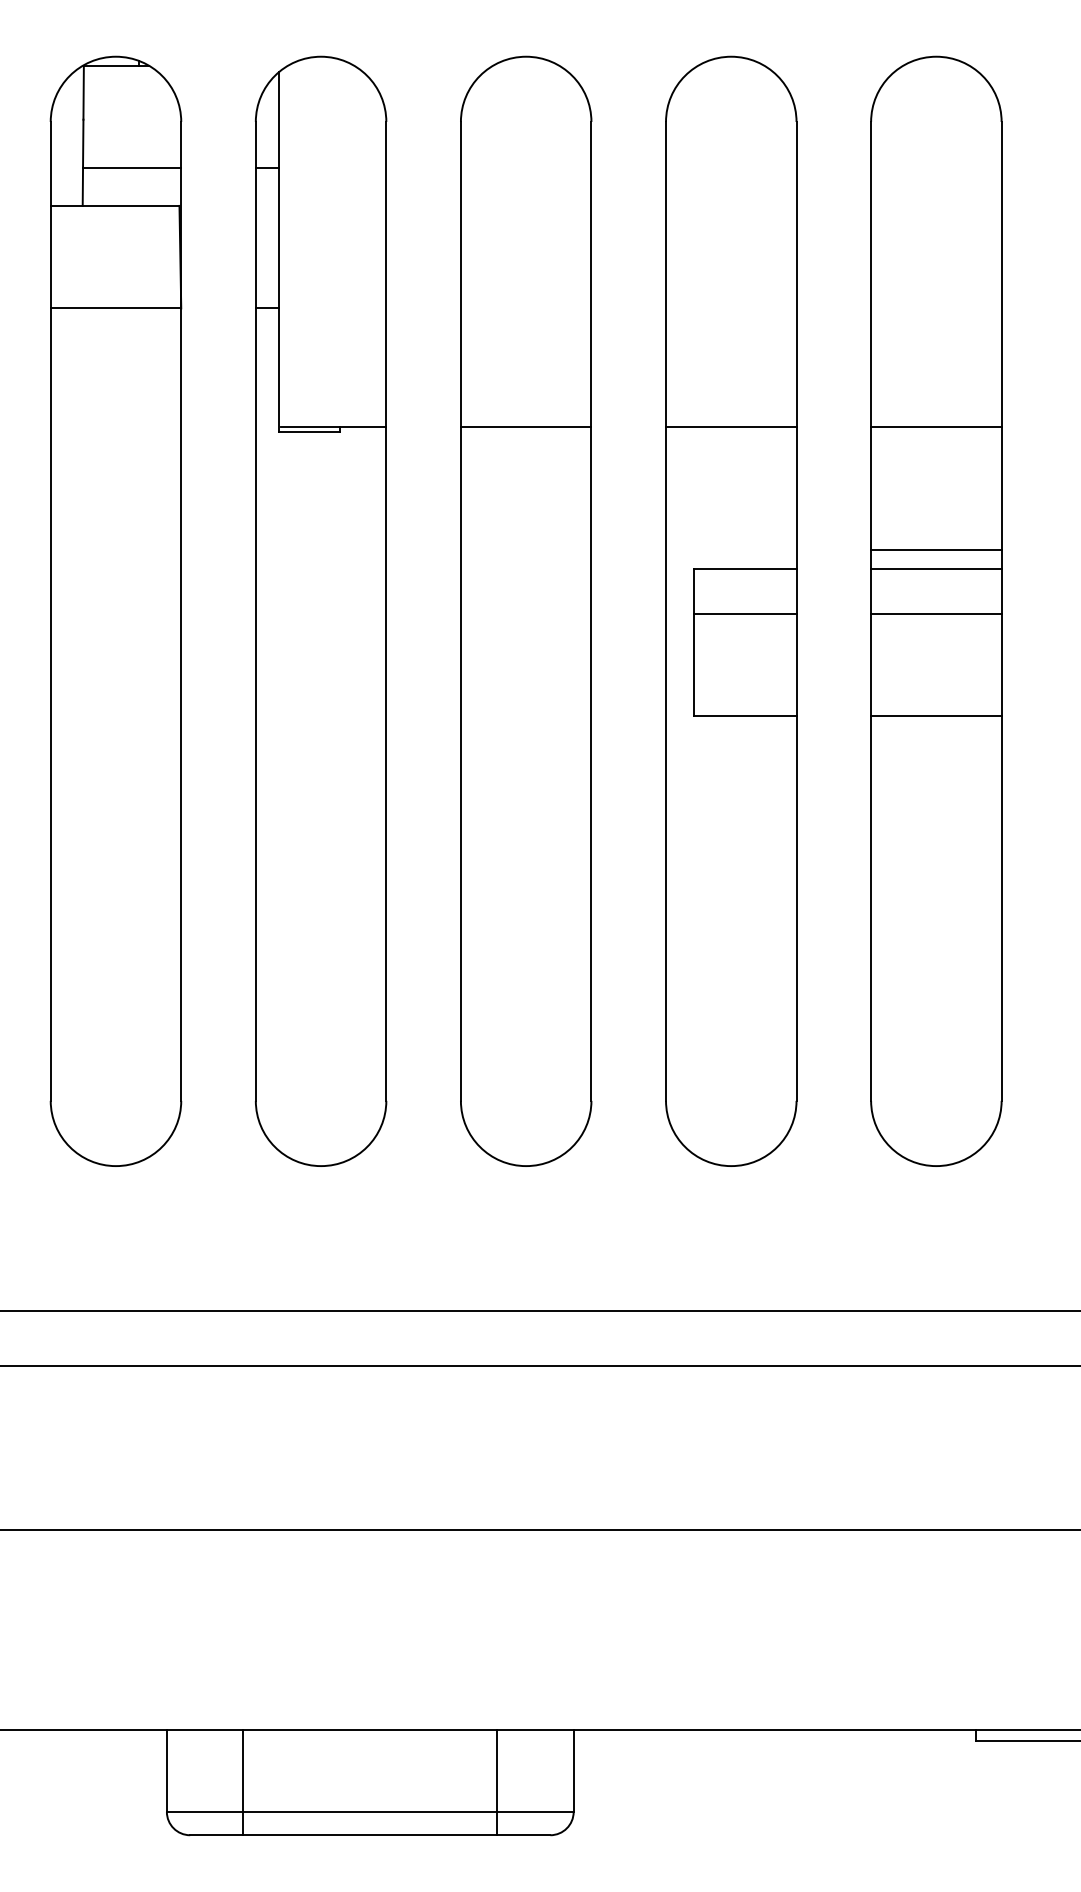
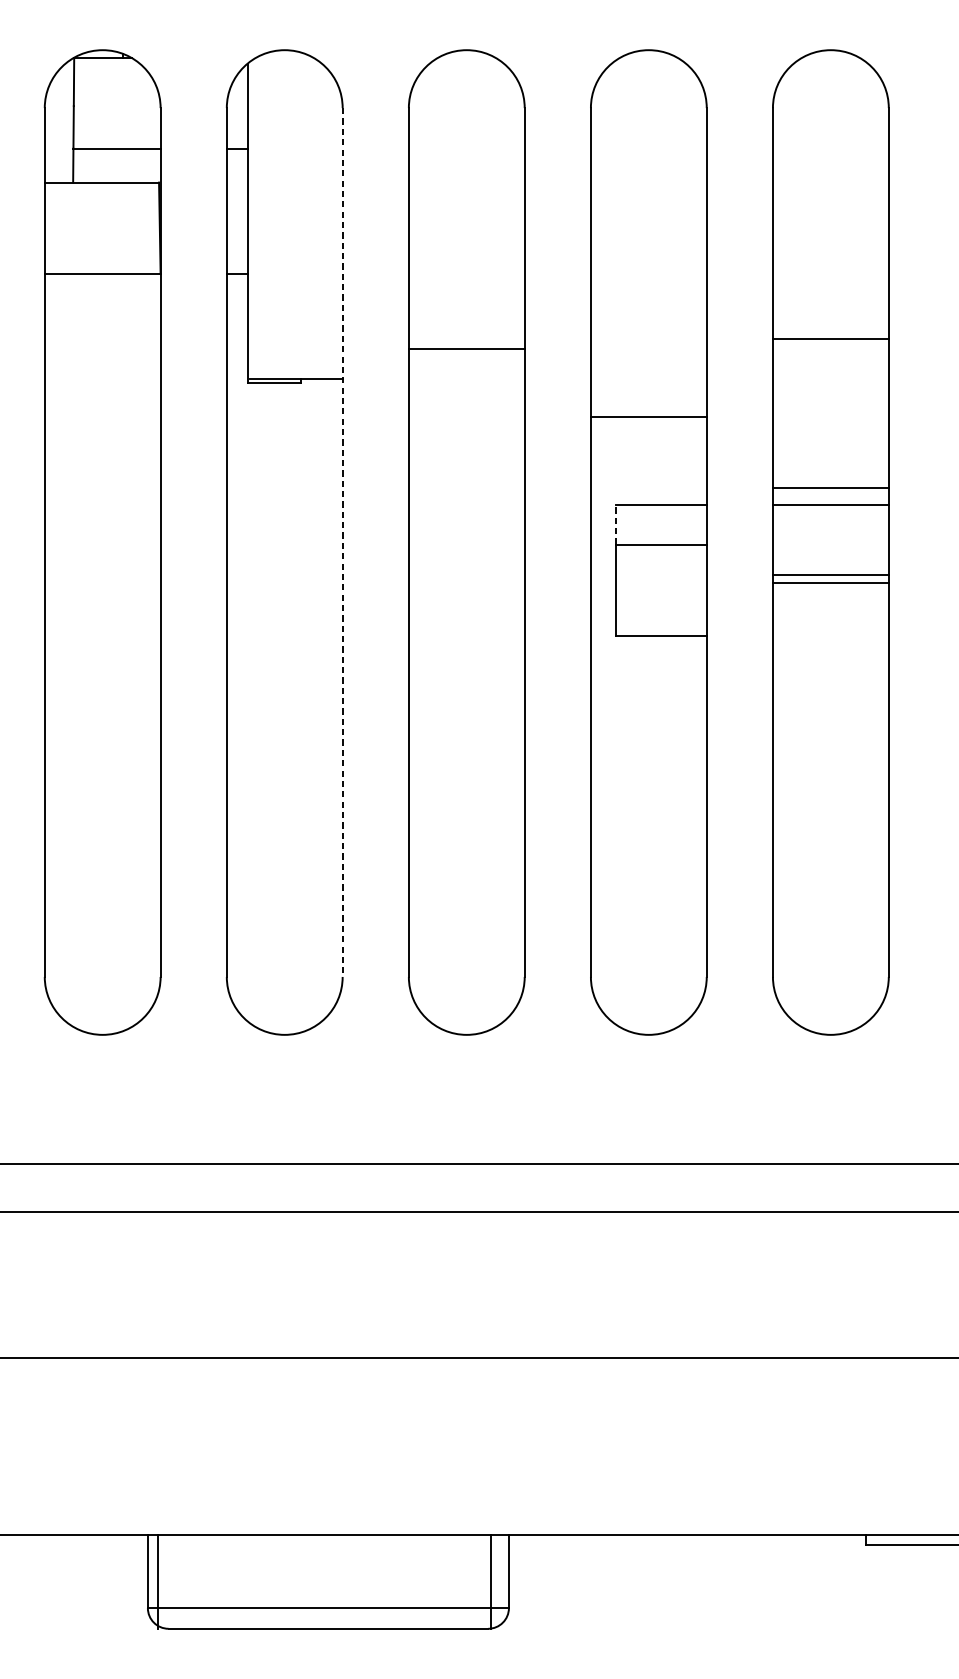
line: (525, 427) -> (466, 349), moved
line: (731, 427) -> (649, 417), moved
line: (936, 427) -> (830, 339), moved
line: (694, 591) -> (616, 524), solid -> dashed
line: (386, 611) -> (342, 542), solid -> dashed
line: (936, 613) -> (830, 574), moved
line: (936, 716) -> (830, 583), moved
line: (243, 1782) -> (158, 1581), moved
line: (497, 1782) -> (491, 1581), moved

